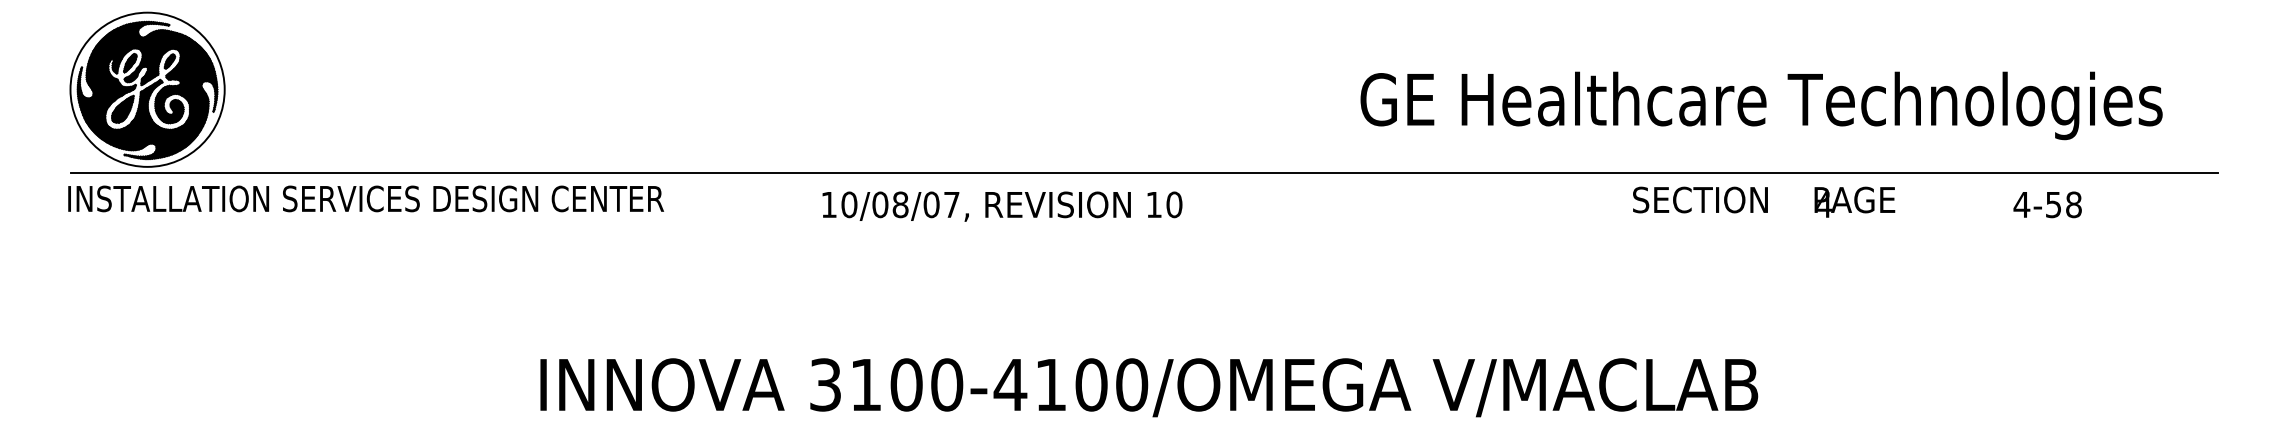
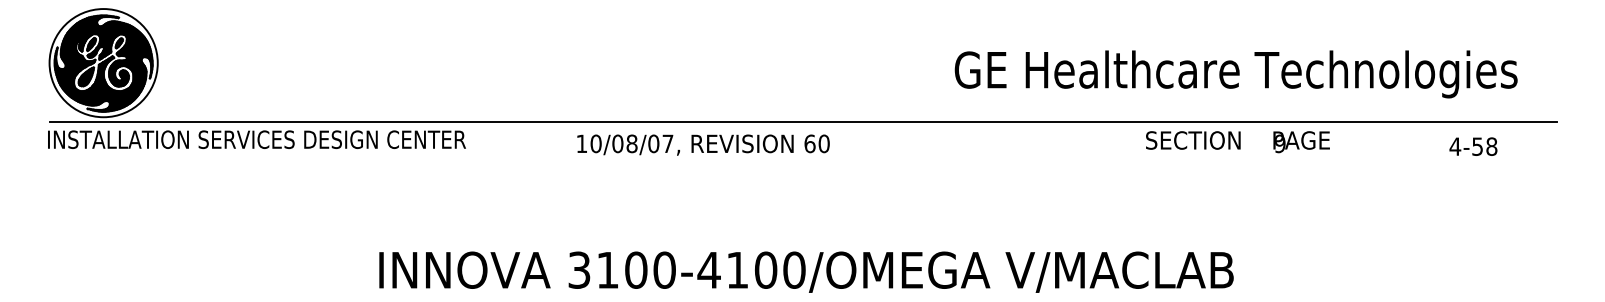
text: (1154, 204) -> (810, 143), 10 -> 60
text: (1824, 204) -> (1280, 143), 4 -> 9
text: (2047, 204) -> (1473, 146), moved

